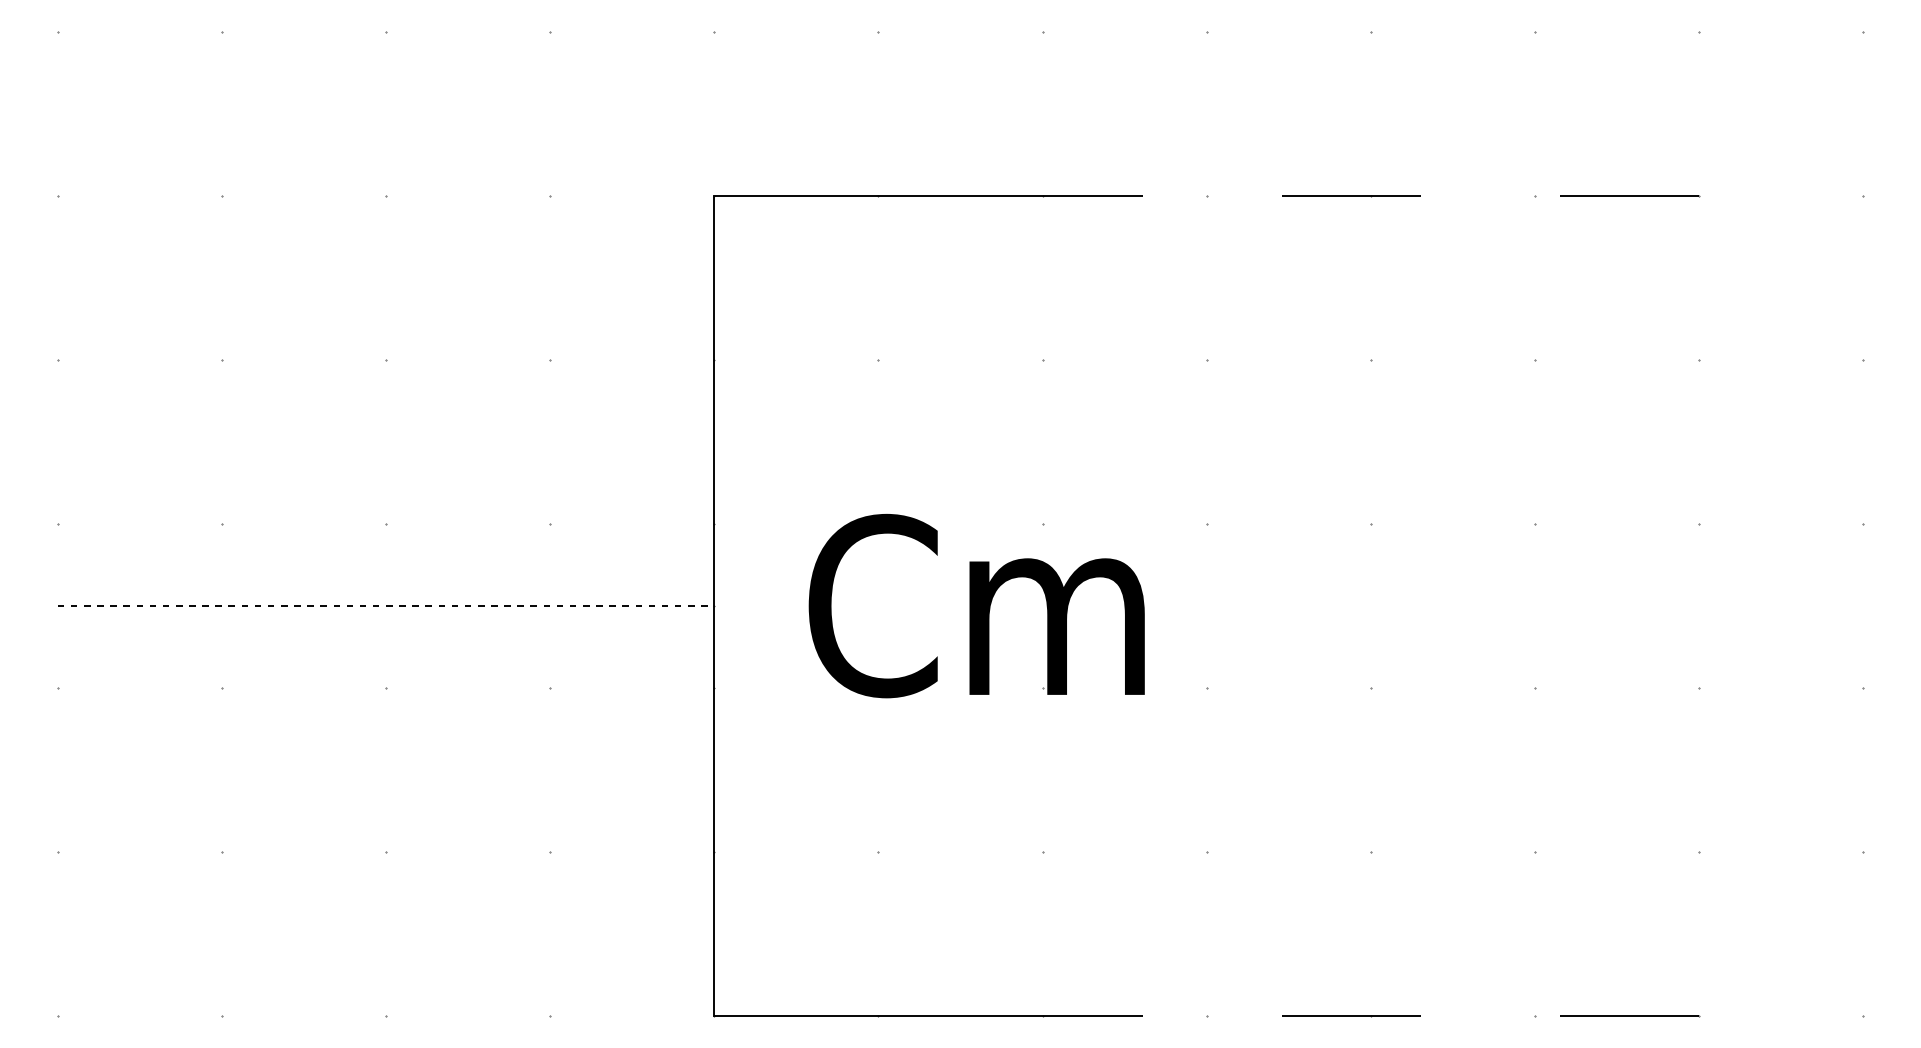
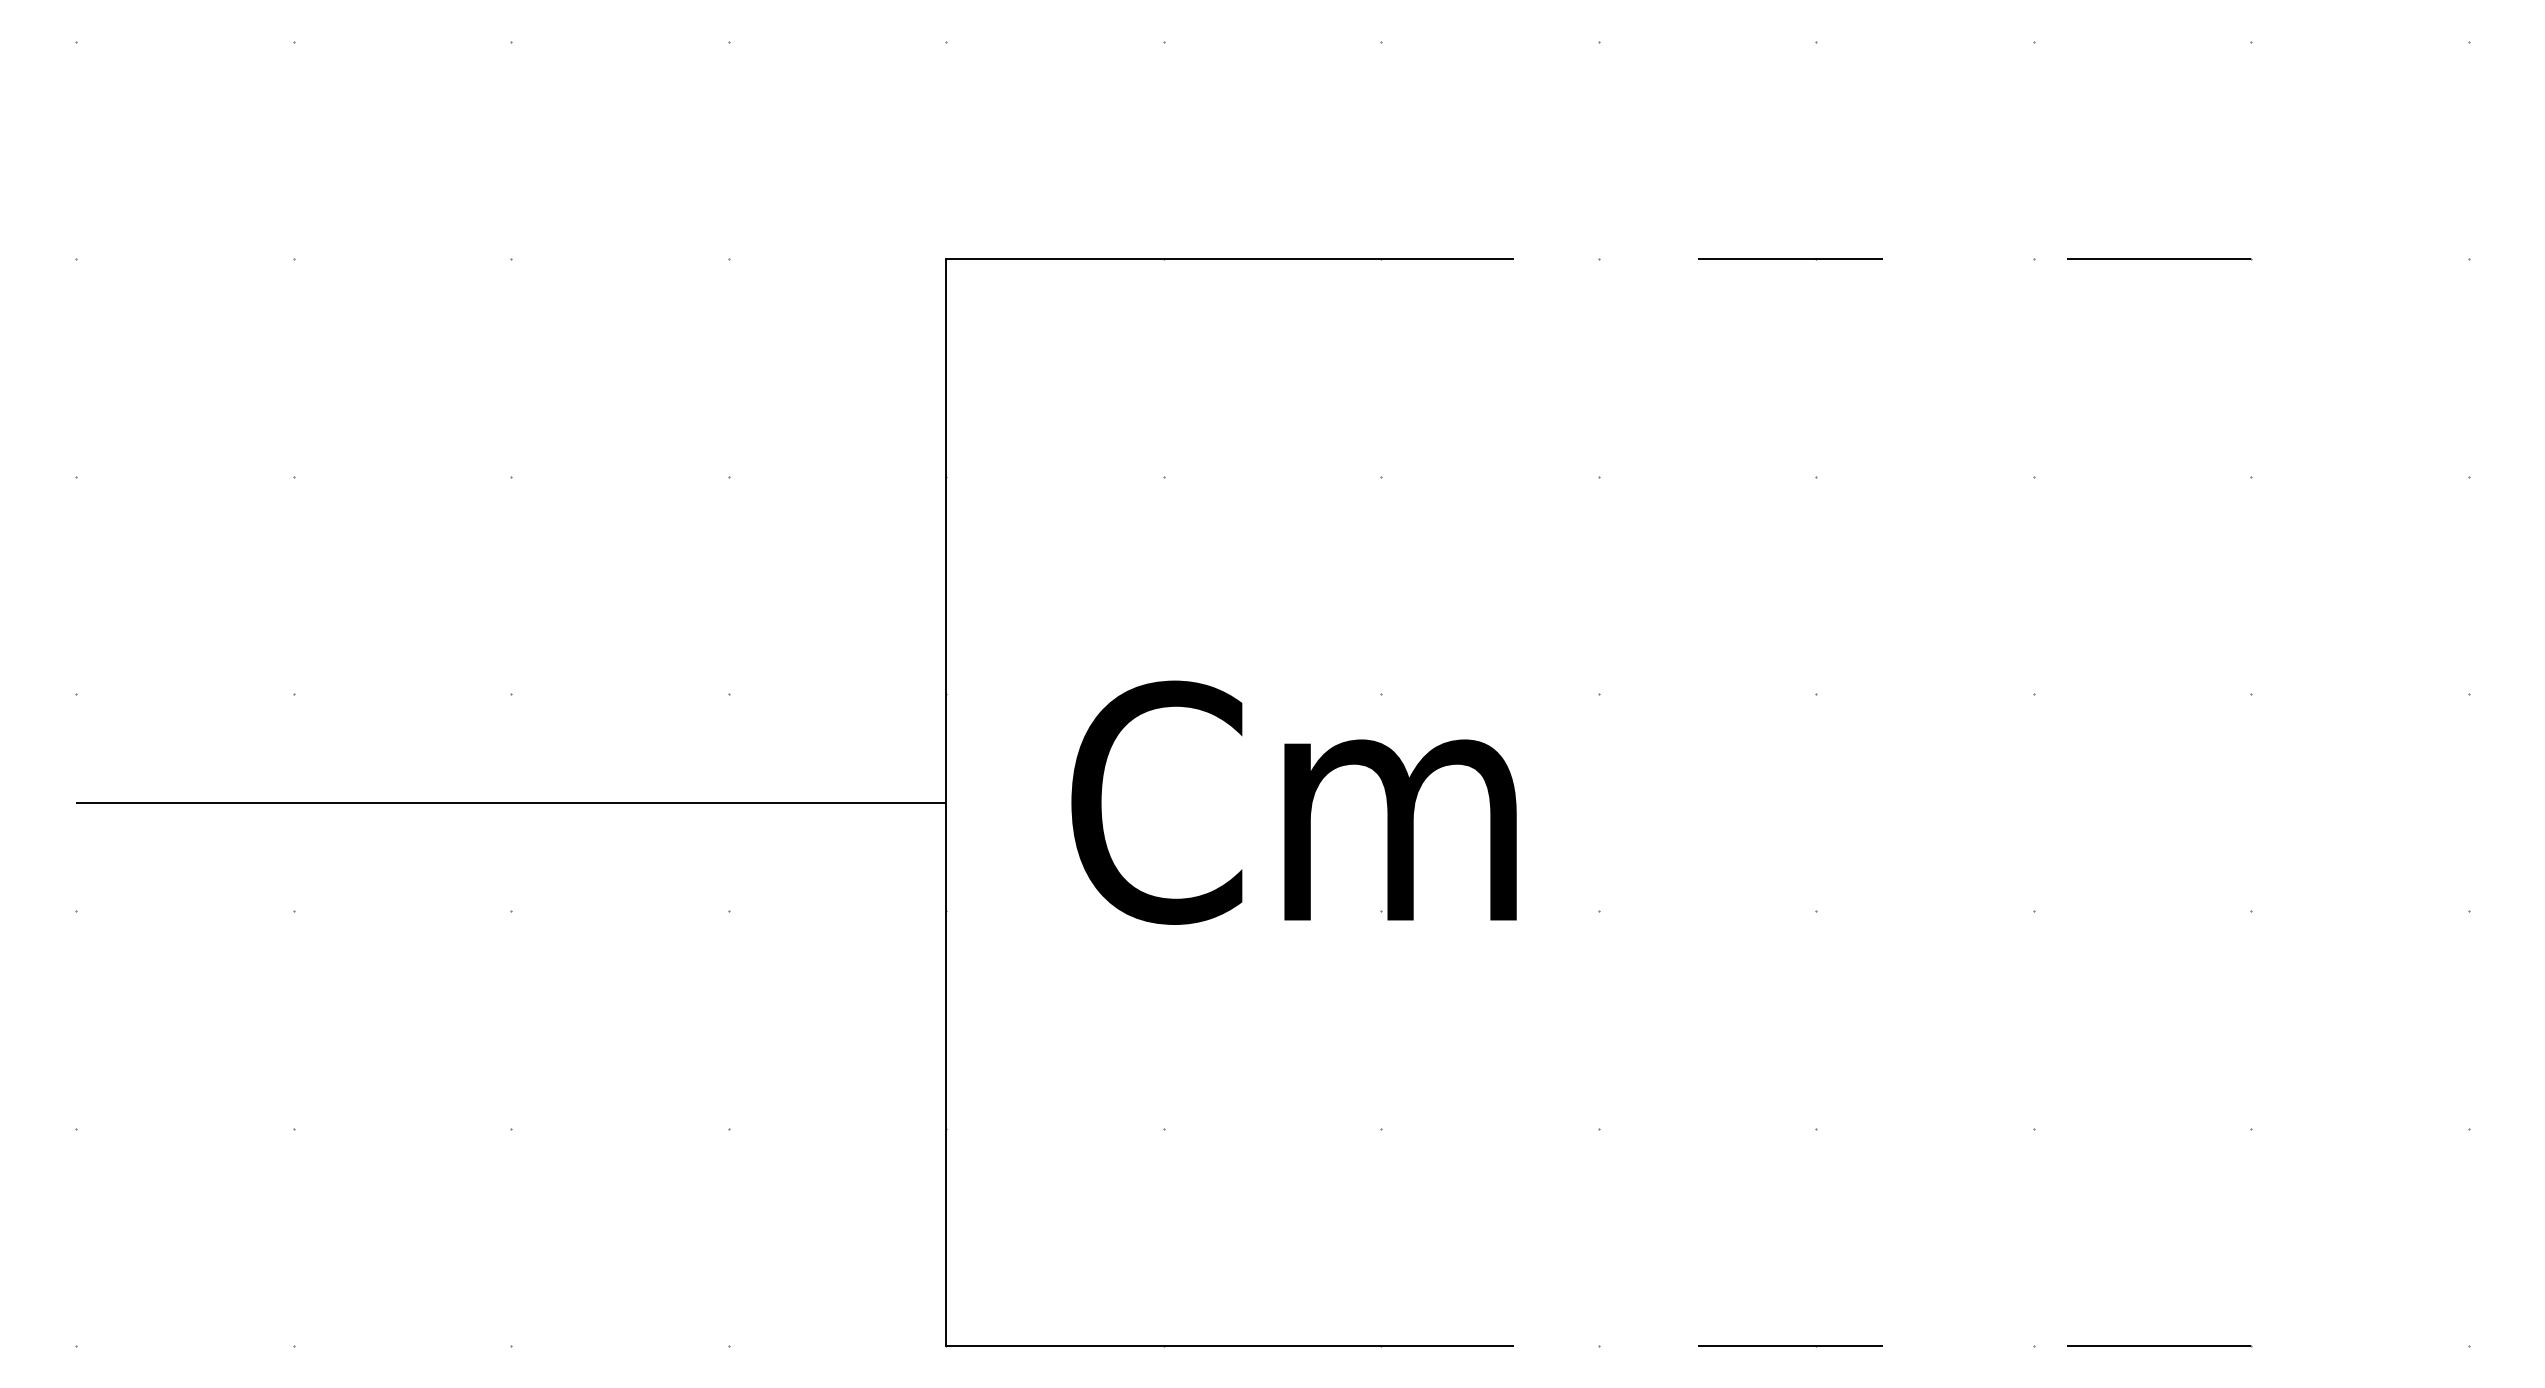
line: (386, 605) -> (511, 802), dashed -> solid

